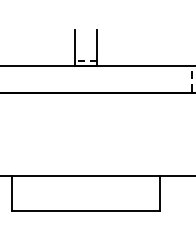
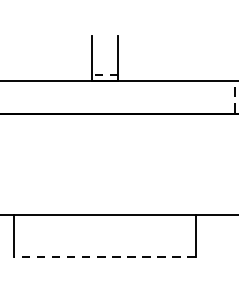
line: (85, 210) -> (104, 257), solid -> dashed

